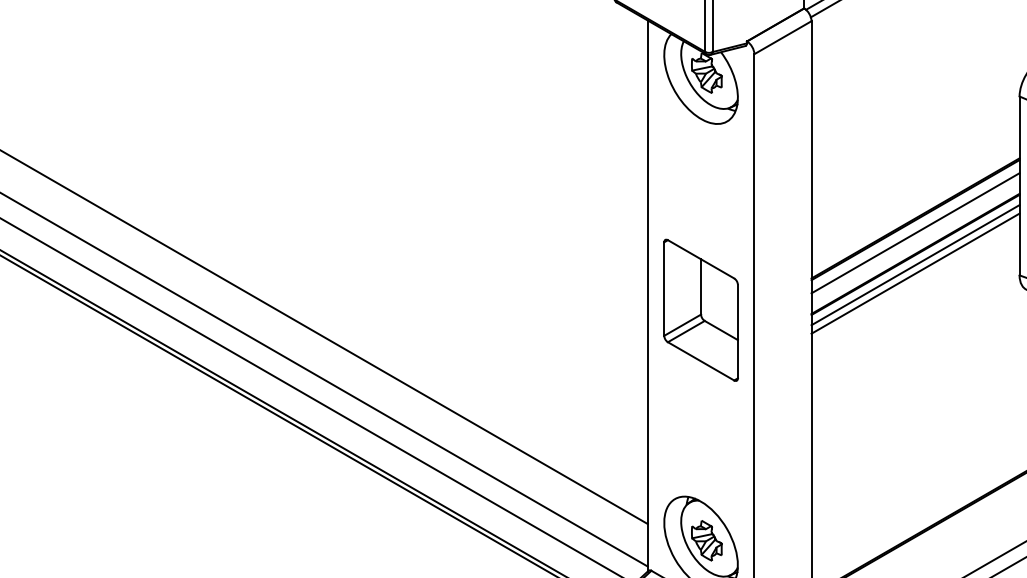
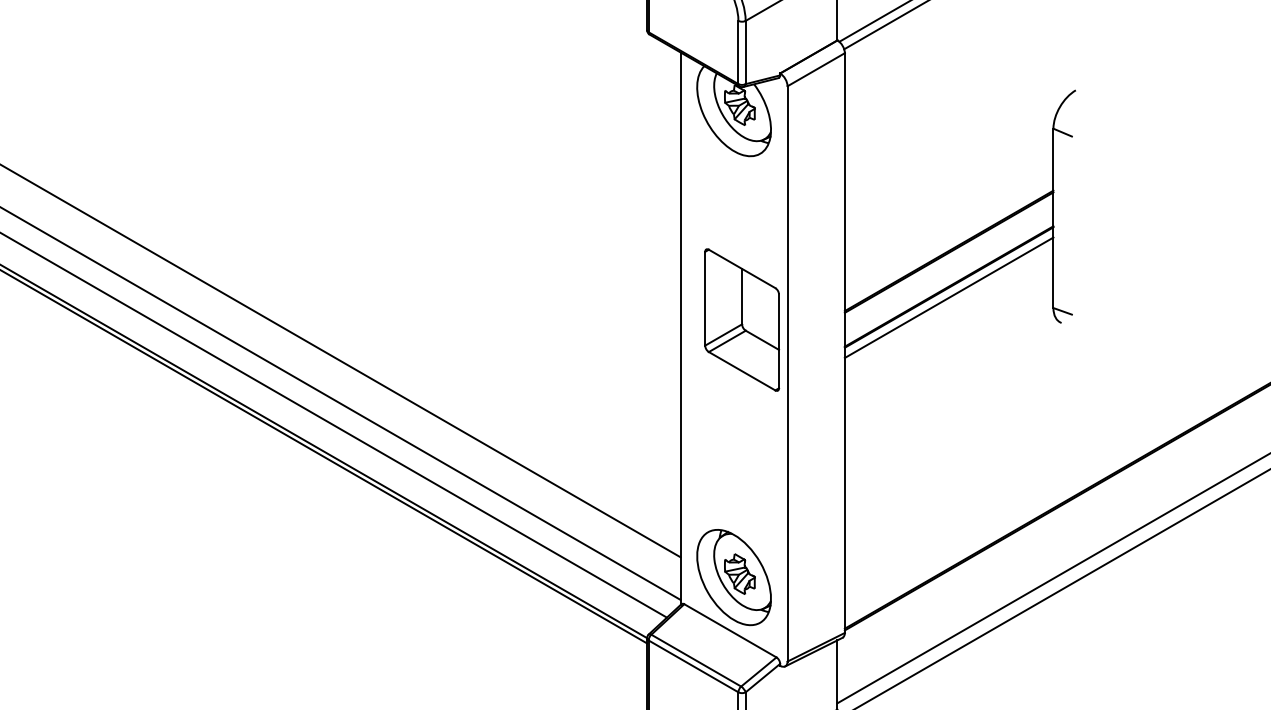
line: (914, 232) -> (948, 265), removed
line: (914, 273) -> (948, 306), removed
part: (701, 309) -> (742, 319), moved

